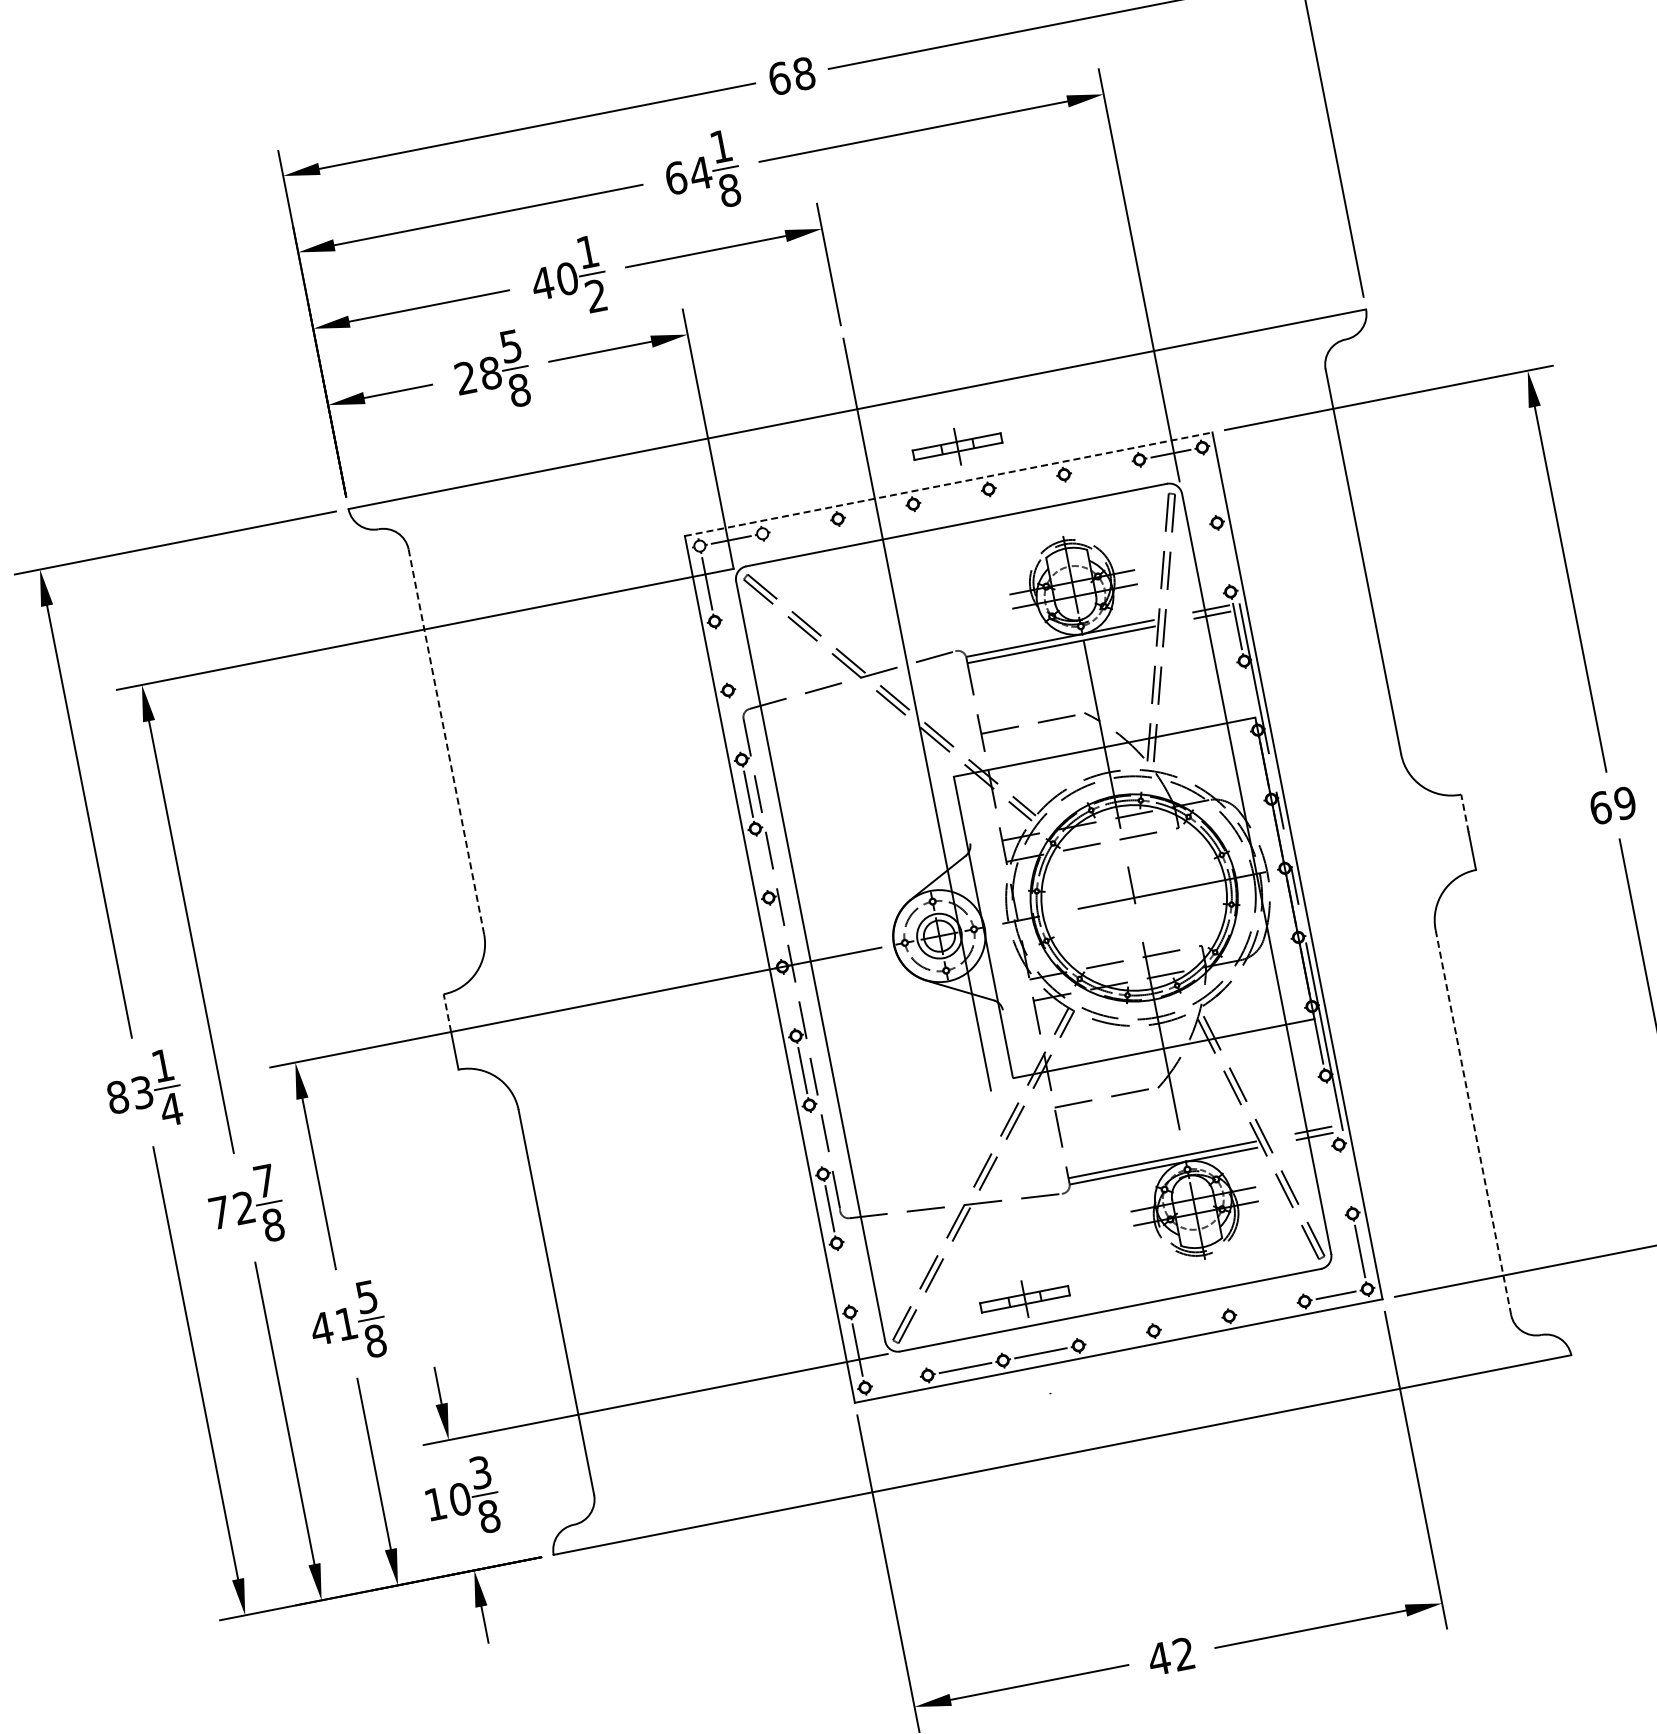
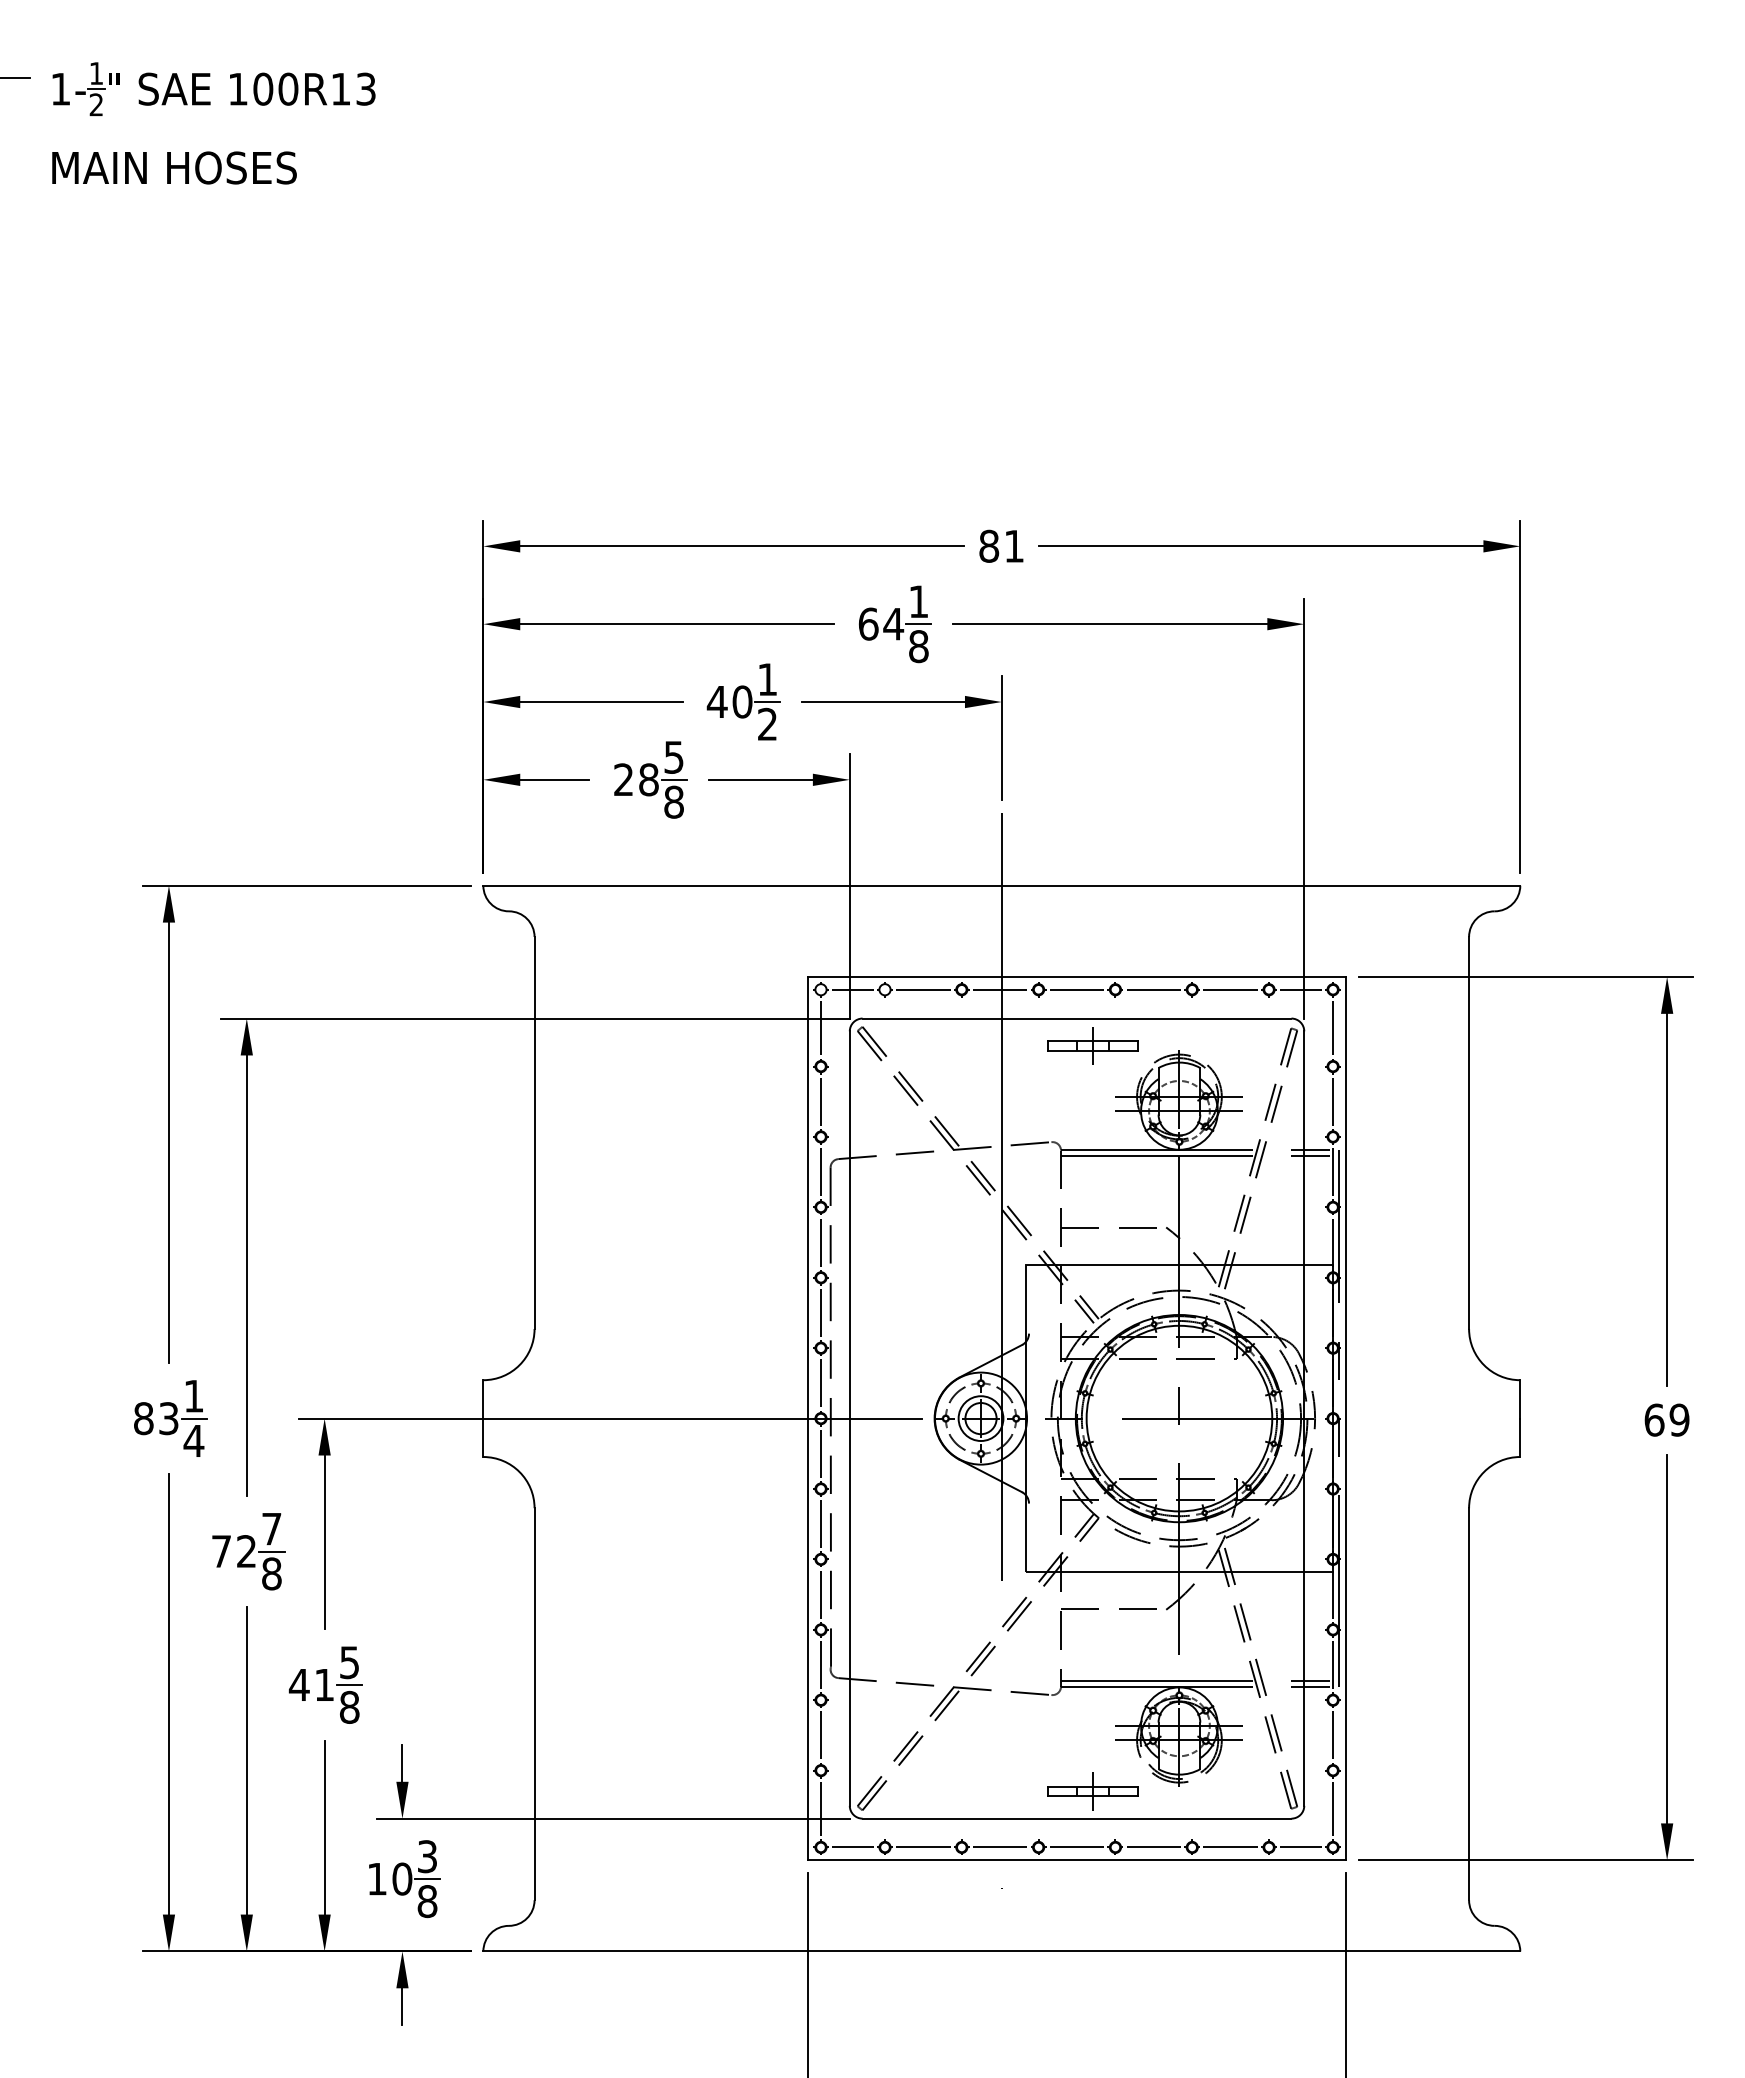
text: (791, 75) -> (1001, 545), 68 -> 81
part: (957, 446) -> (1092, 1045), moved
line: (1101, 467) -> (1230, 989), added
line: (1026, 481) -> (1153, 989), added
line: (949, 483) -> (1077, 976), dashed -> solid
line: (1210, 484) -> (1333, 1027), added
line: (950, 496) -> (1076, 989), added
line: (875, 511) -> (1000, 989), added
line: (800, 526) -> (923, 989), added
line: (1224, 557) -> (1333, 1101), added
line: (721, 655) -> (821, 1101), added
line: (1251, 695) -> (1333, 1242), added
line: (735, 725) -> (821, 1172), added
line: (446, 742) -> (534, 1133), dashed -> solid
line: (1464, 812) -> (1520, 1398), dashed -> solid
line: (762, 862) -> (821, 1312), added
line: (776, 932) -> (821, 1383), added
line: (789, 1001) -> (821, 1453), added
line: (447, 1012) -> (483, 1398), dashed -> solid
line: (1332, 1110) -> (1333, 1665), added
line: (1473, 1121) -> (1469, 1703), dashed -> solid
line: (816, 1139) -> (821, 1594), added
line: (1346, 1179) -> (1333, 1735), added
line: (843, 1277) -> (821, 1735), added
part: (1024, 1299) -> (1092, 1791), moved
line: (1266, 1308) -> (1230, 1847), added
line: (1191, 1323) -> (1153, 1847), added
line: (1115, 1338) -> (1076, 1847), added
line: (895, 1381) -> (852, 1847), added

